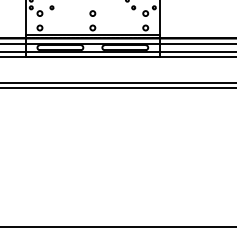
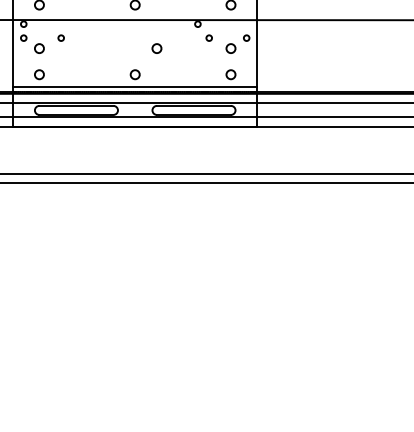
circle: (92, 13) -> (156, 48), moved

